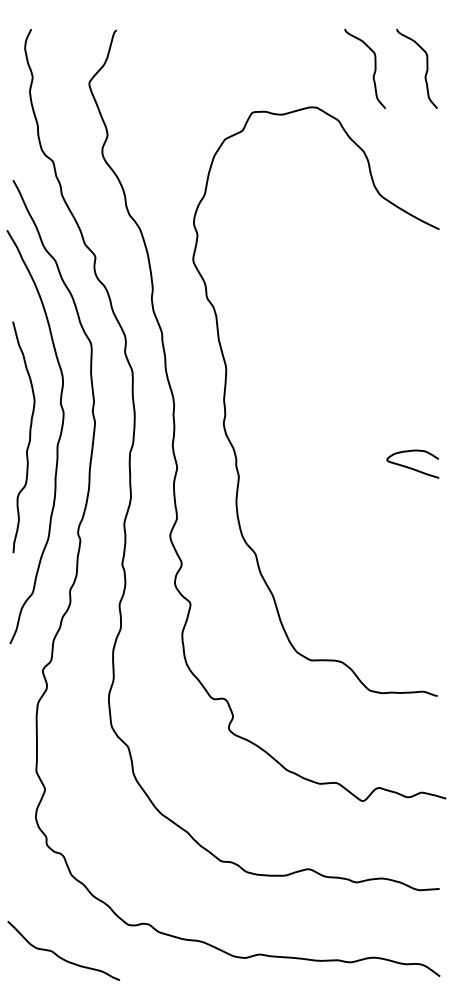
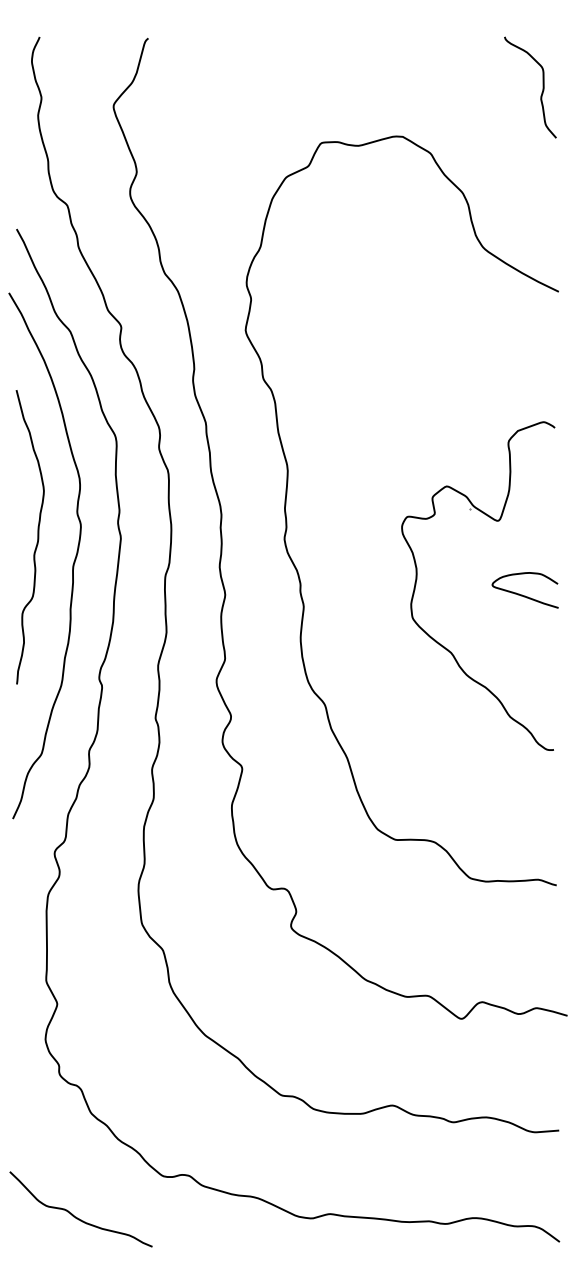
curve: (374, 68) -> (476, 87), removed
curve: (29, 437) -> (37, 537), moved
part: (328, 455) -> (417, 579), added

